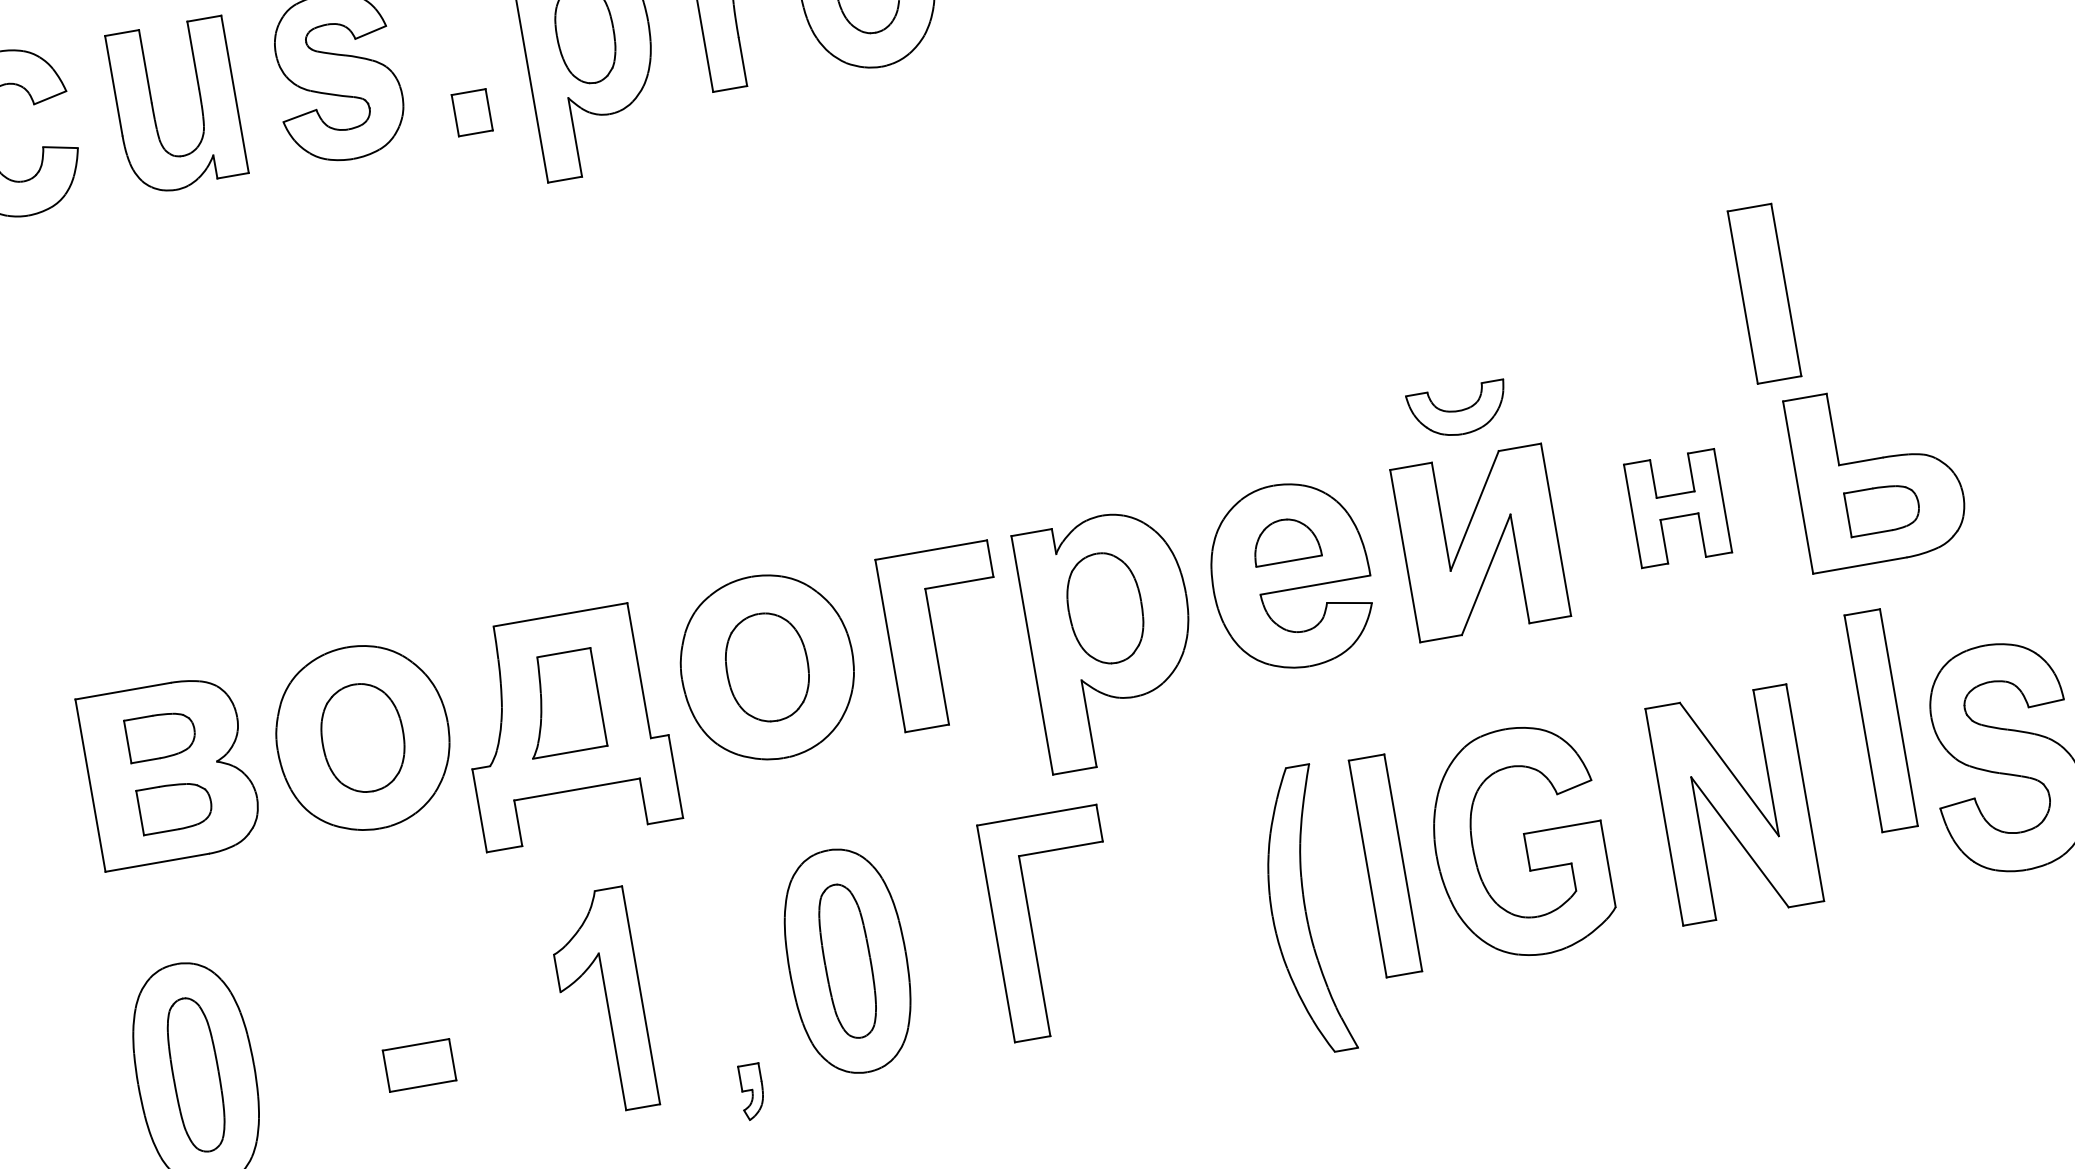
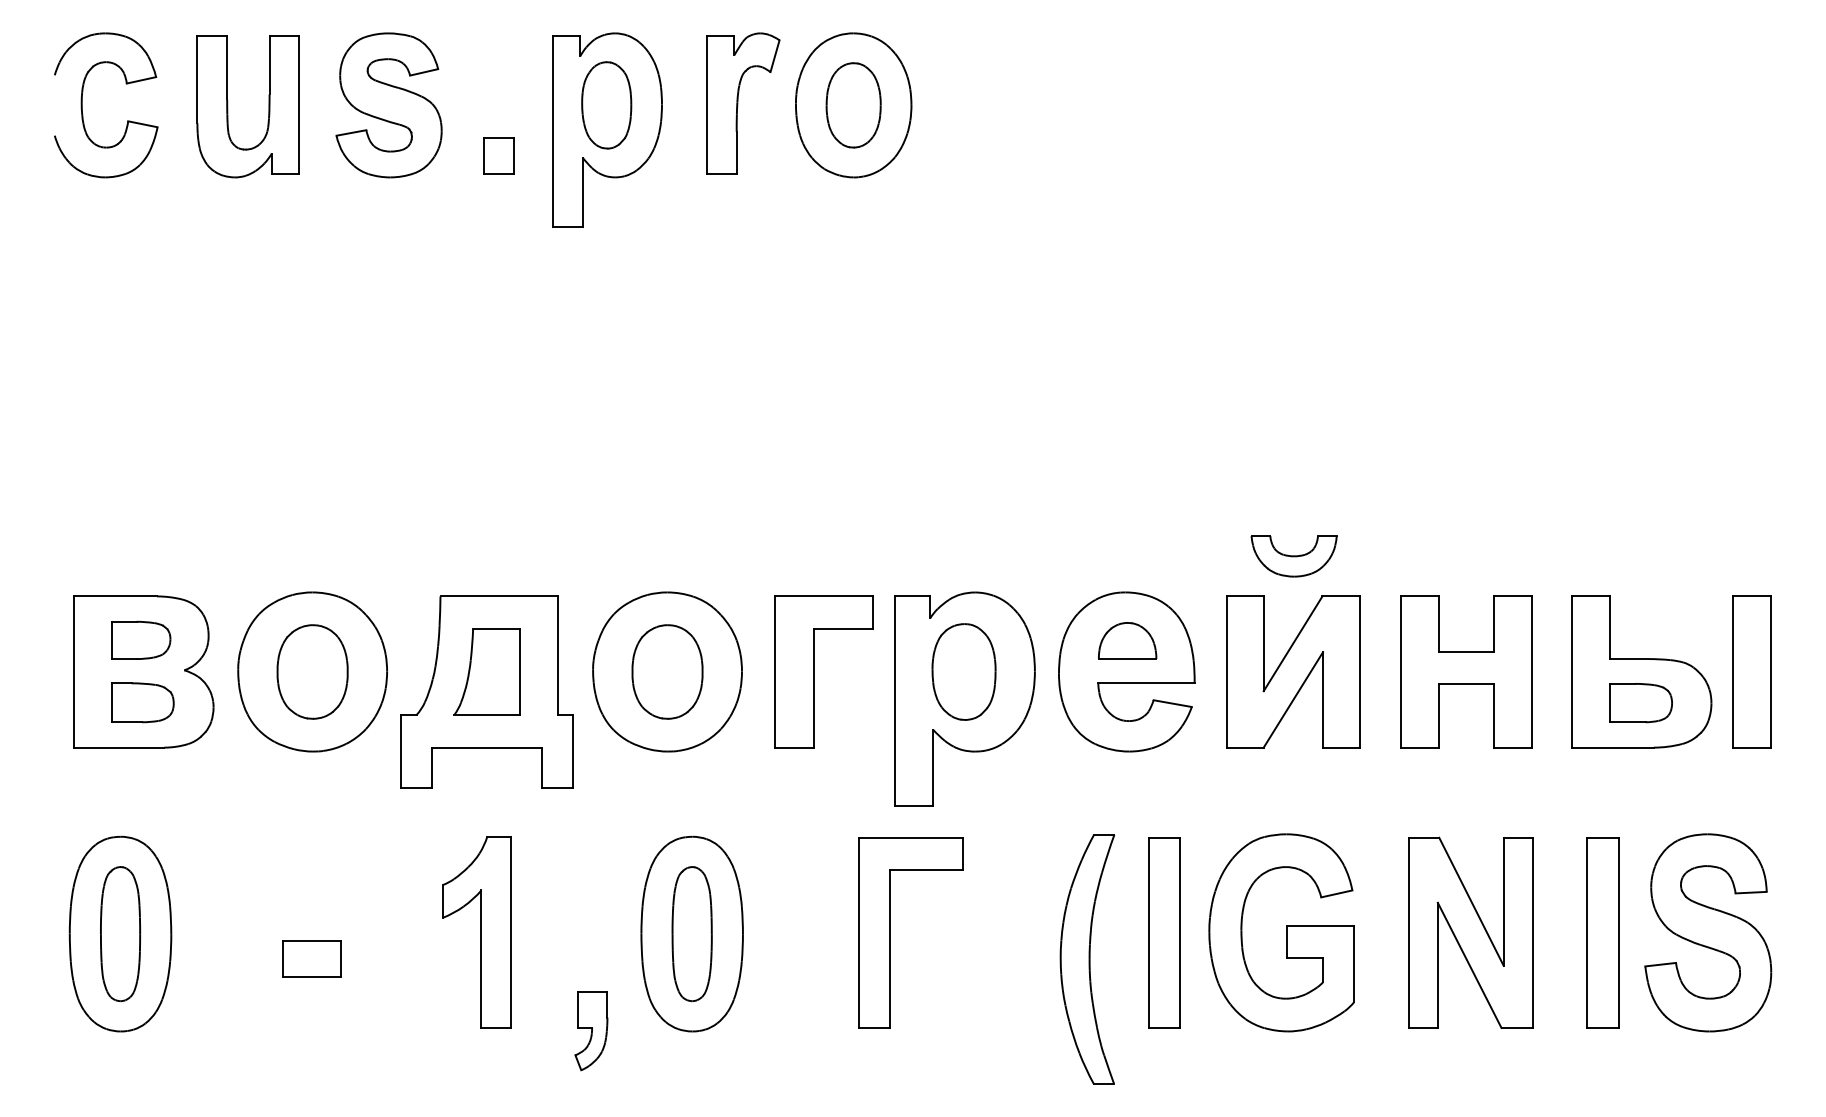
part: (1763, 293) -> (1751, 671), moved
part: (1677, 507) -> (1466, 671), size x1.67
part: (1880, 720) -> (1602, 932), moved
part: (1032, 927) -> (890, 932), moved
part: (752, 1092) -> (591, 1031), size x1.67

